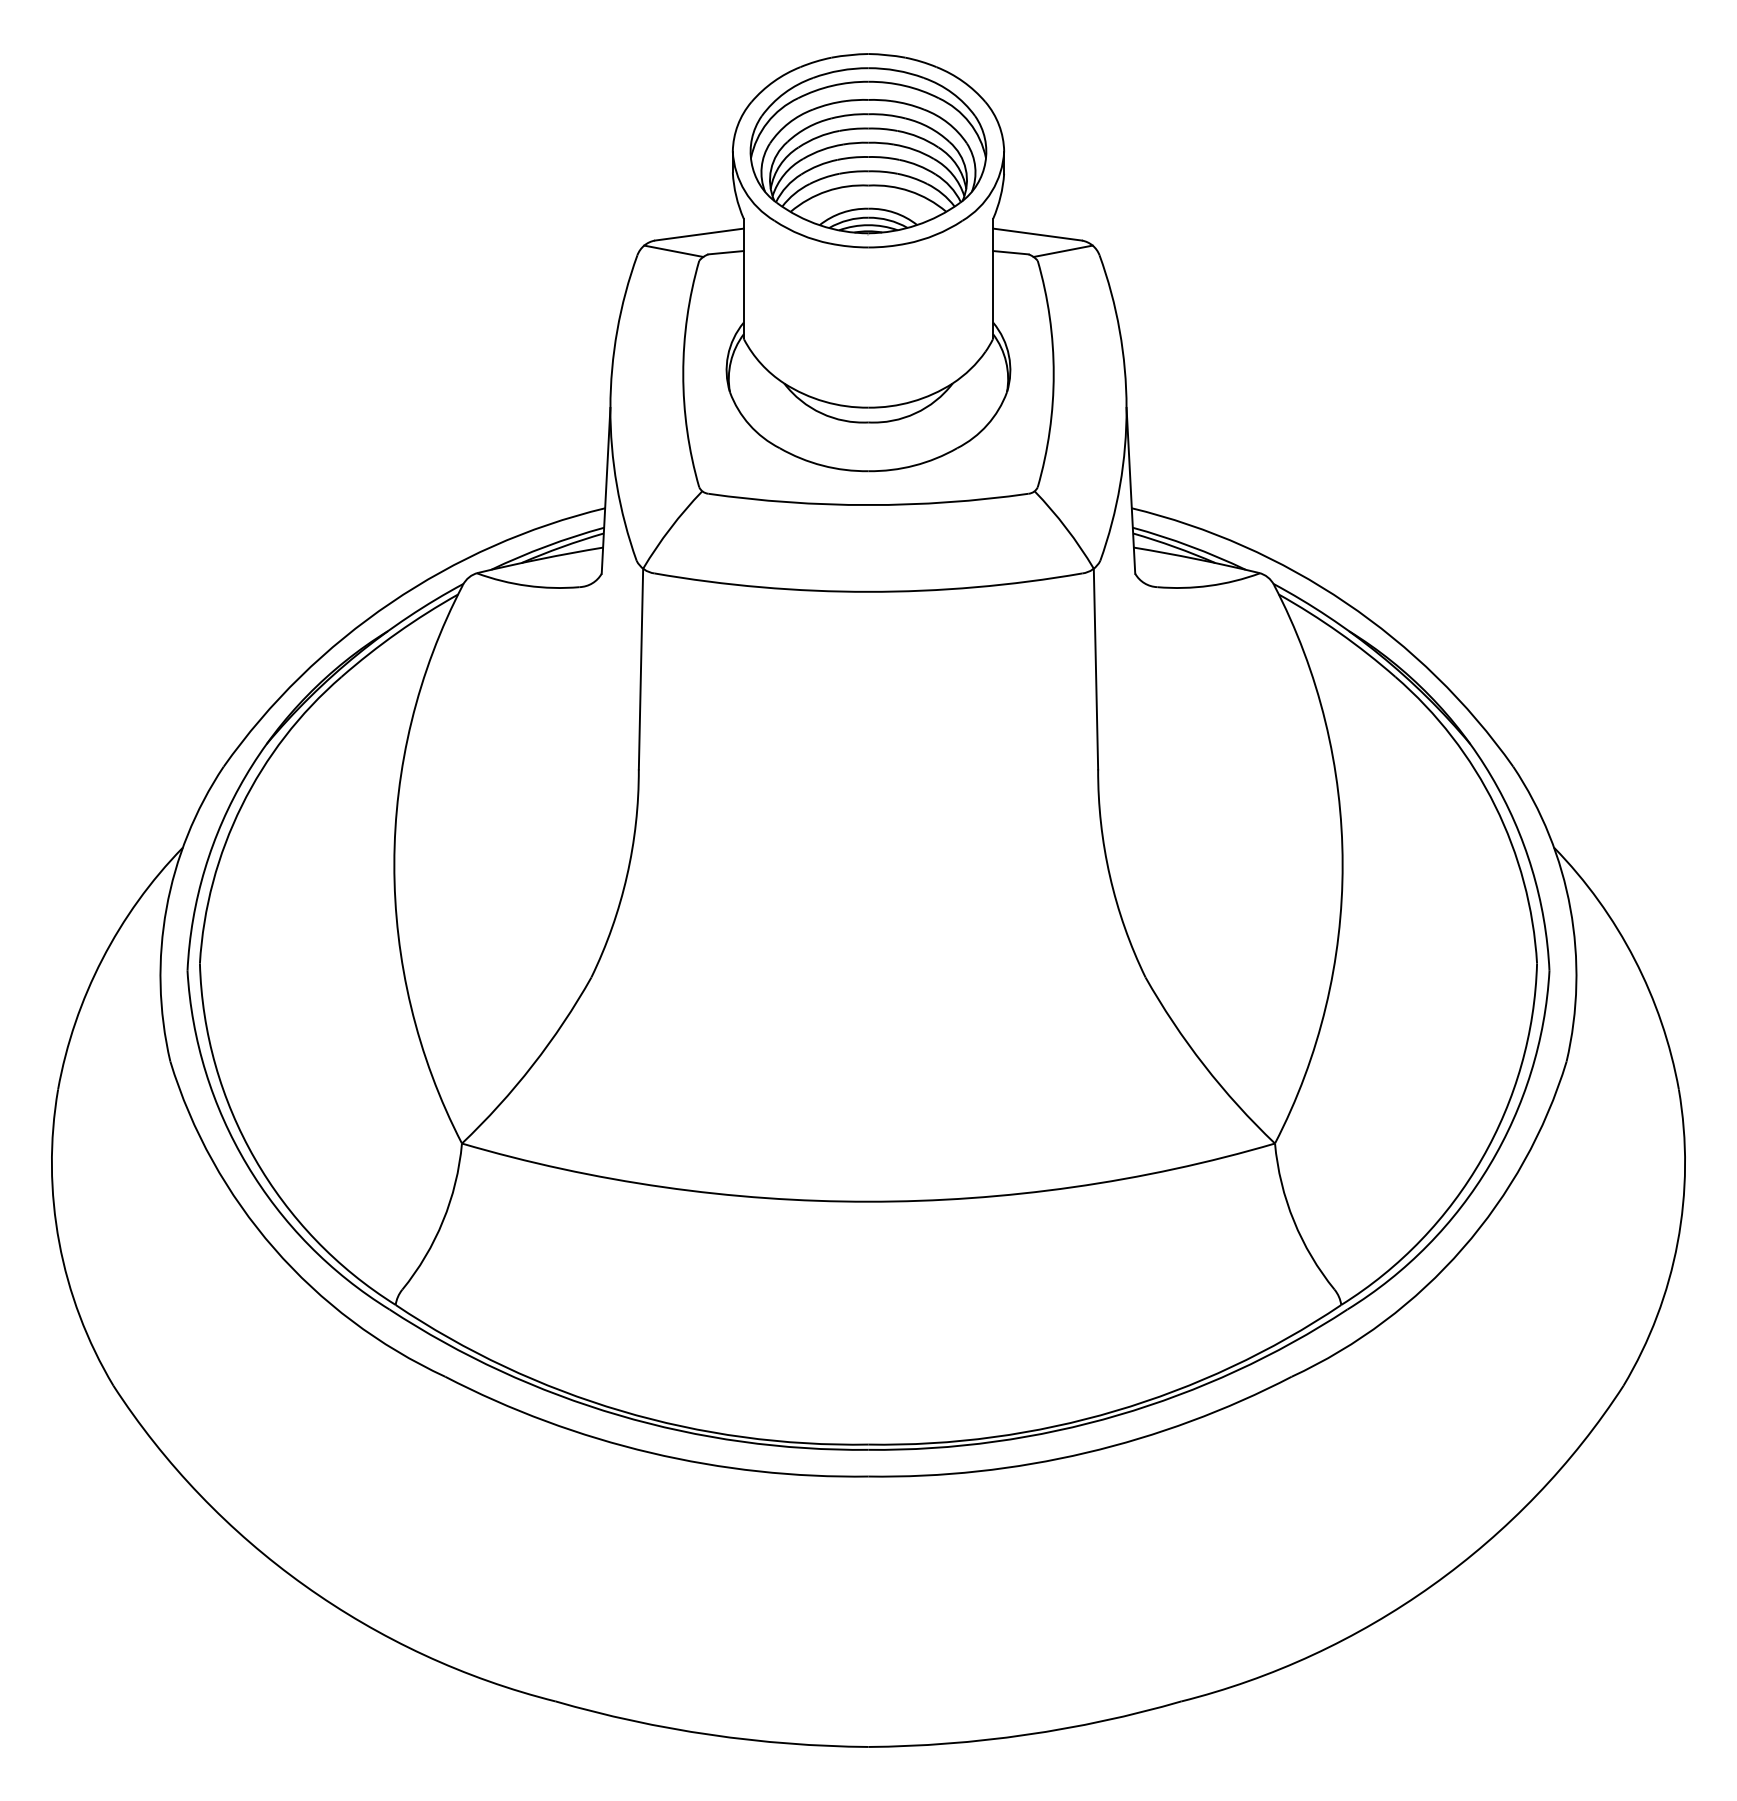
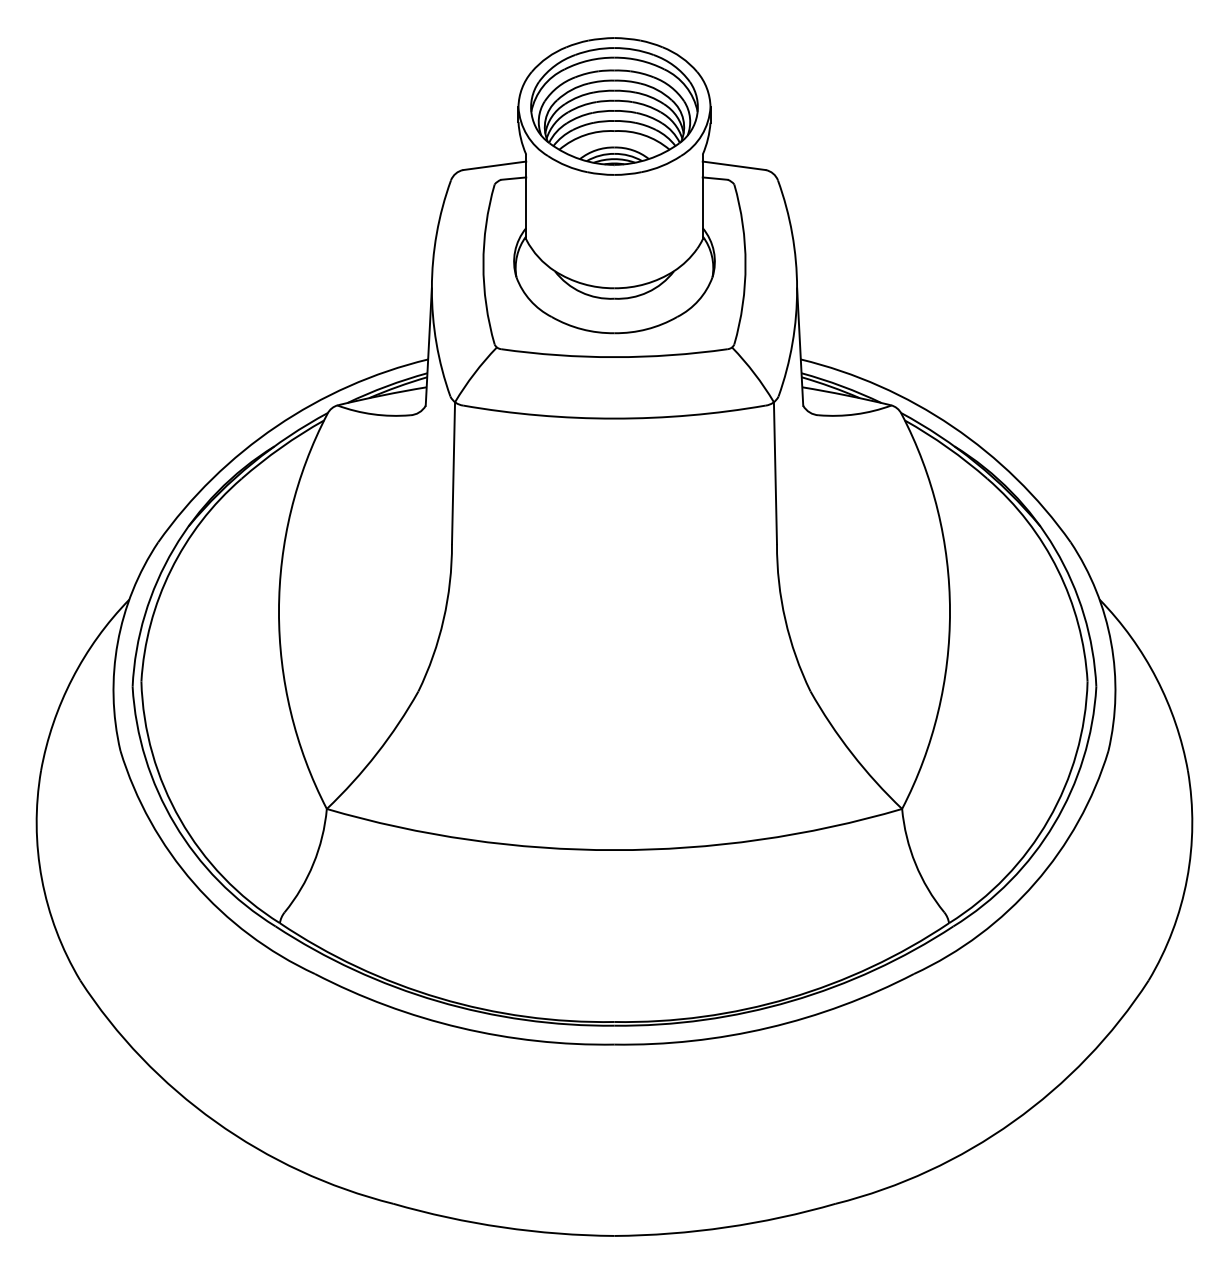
line: (673, 250) -> (476, 177), removed
line: (1062, 250) -> (751, 177), removed

